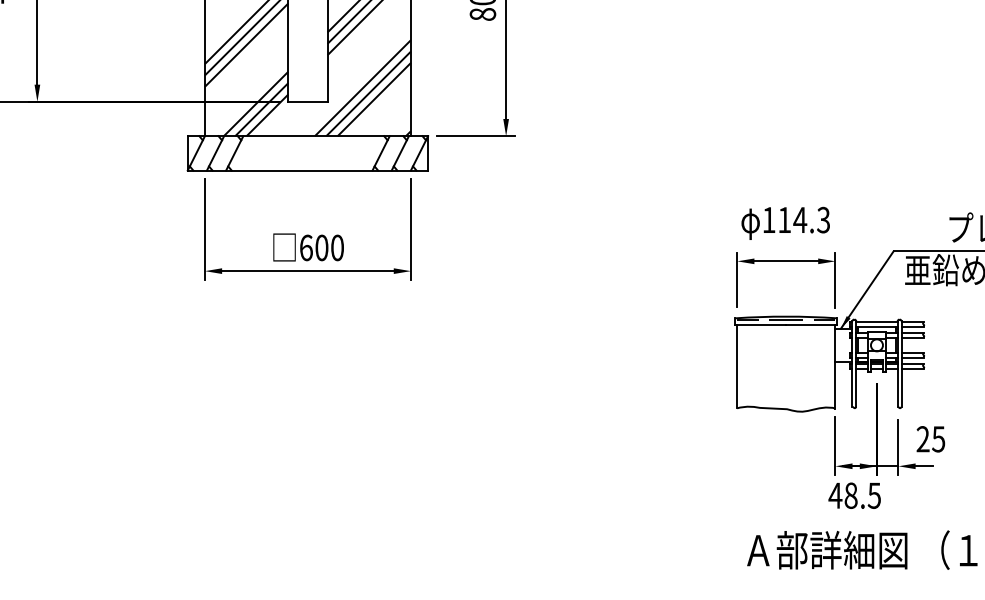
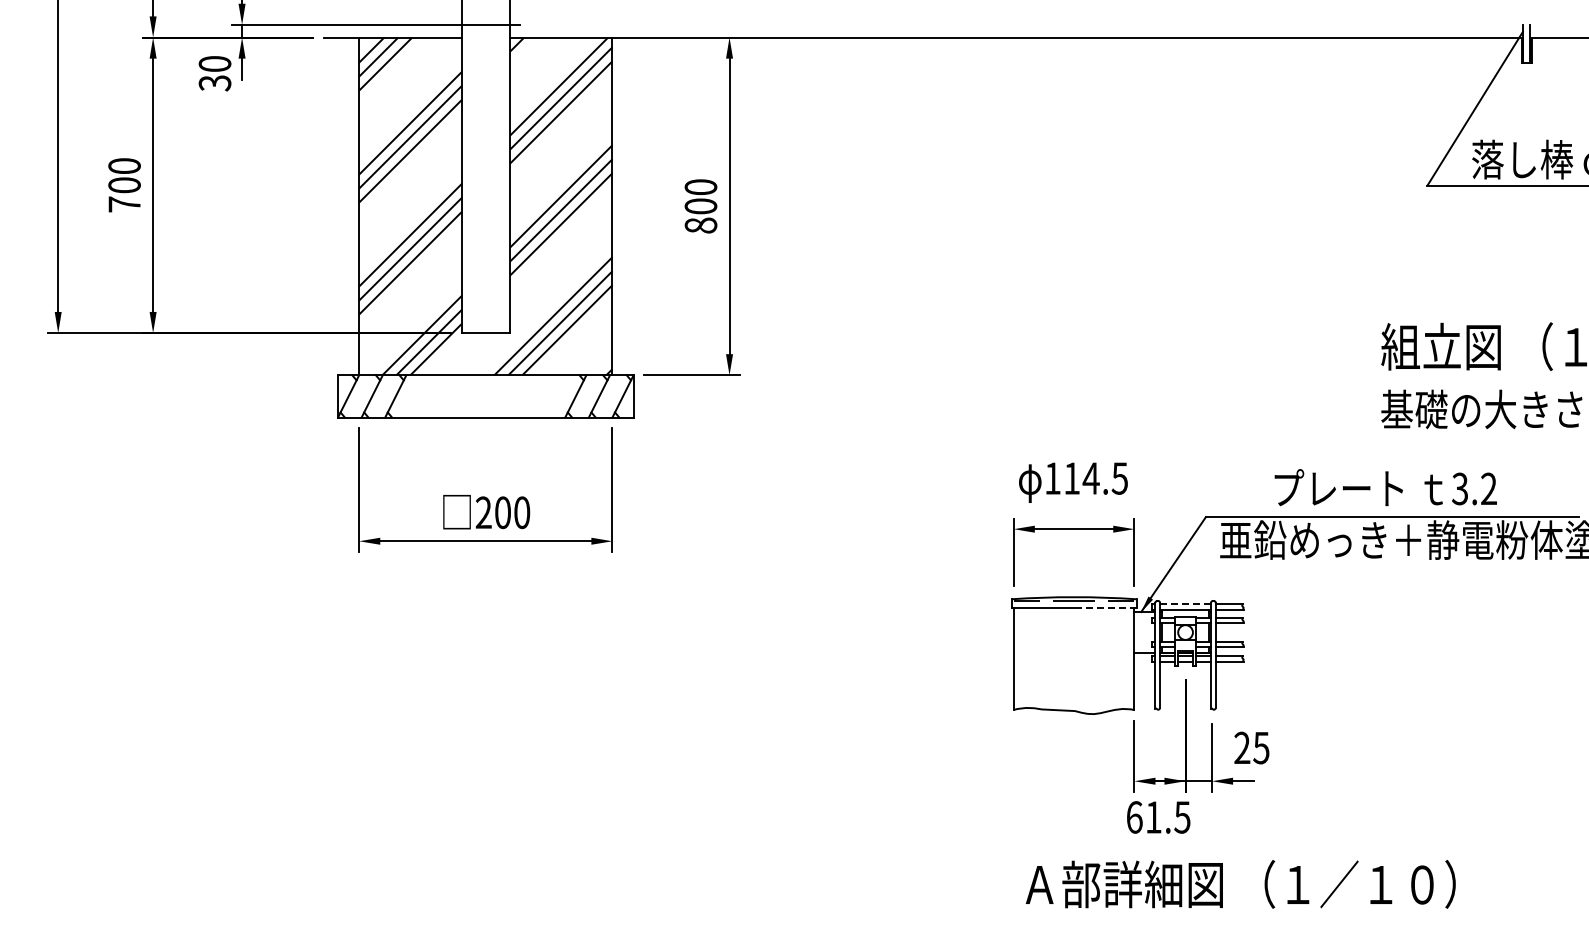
text: (823, 220) -> (1119, 478), 114.3 -> 114.5
text: (306, 247) -> (483, 512), 600 -> 200
line: (876, 322) -> (1185, 604), solid -> dashed
line: (811, 325) -> (1104, 607), solid -> dashed
text: (842, 495) -> (1143, 817), 48.5 -> 61.5

